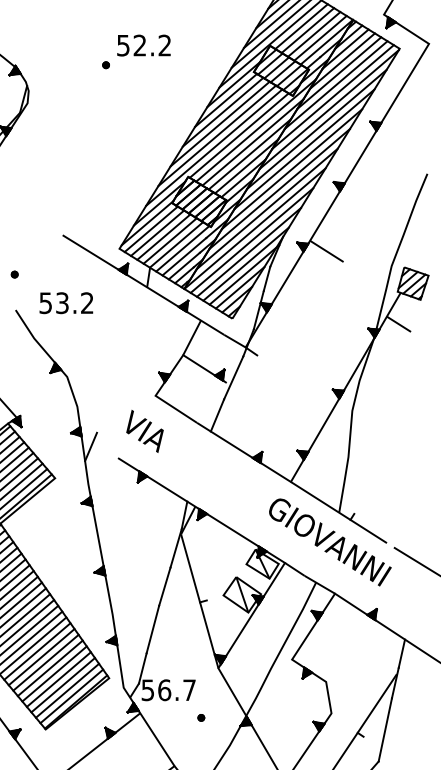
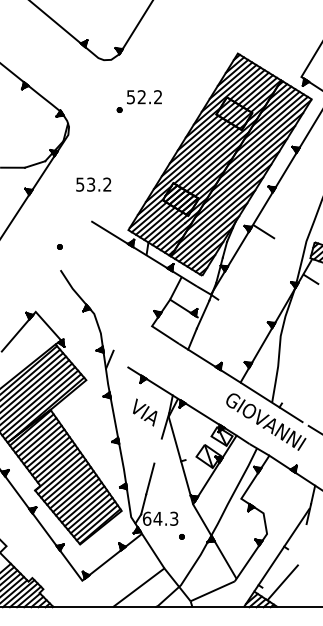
text: (66, 302) -> (93, 184), moved
text: (145, 431) -> (145, 412), moved
line: (163, 585) -> (157, 450), removed
text: (168, 689) -> (160, 518), 56.7 -> 64.3
line: (384, 729) -> (301, 544), removed

